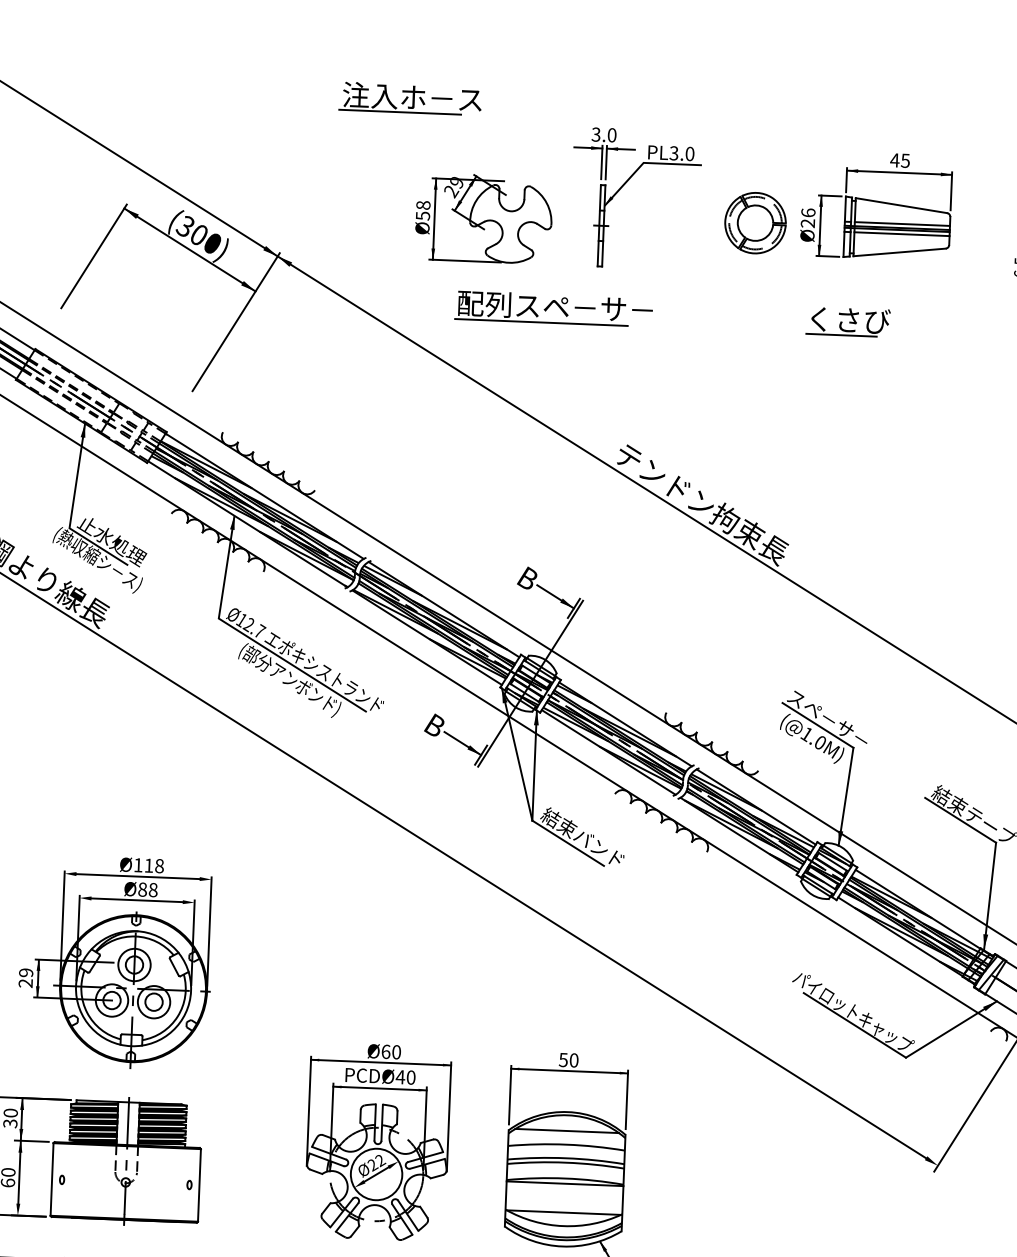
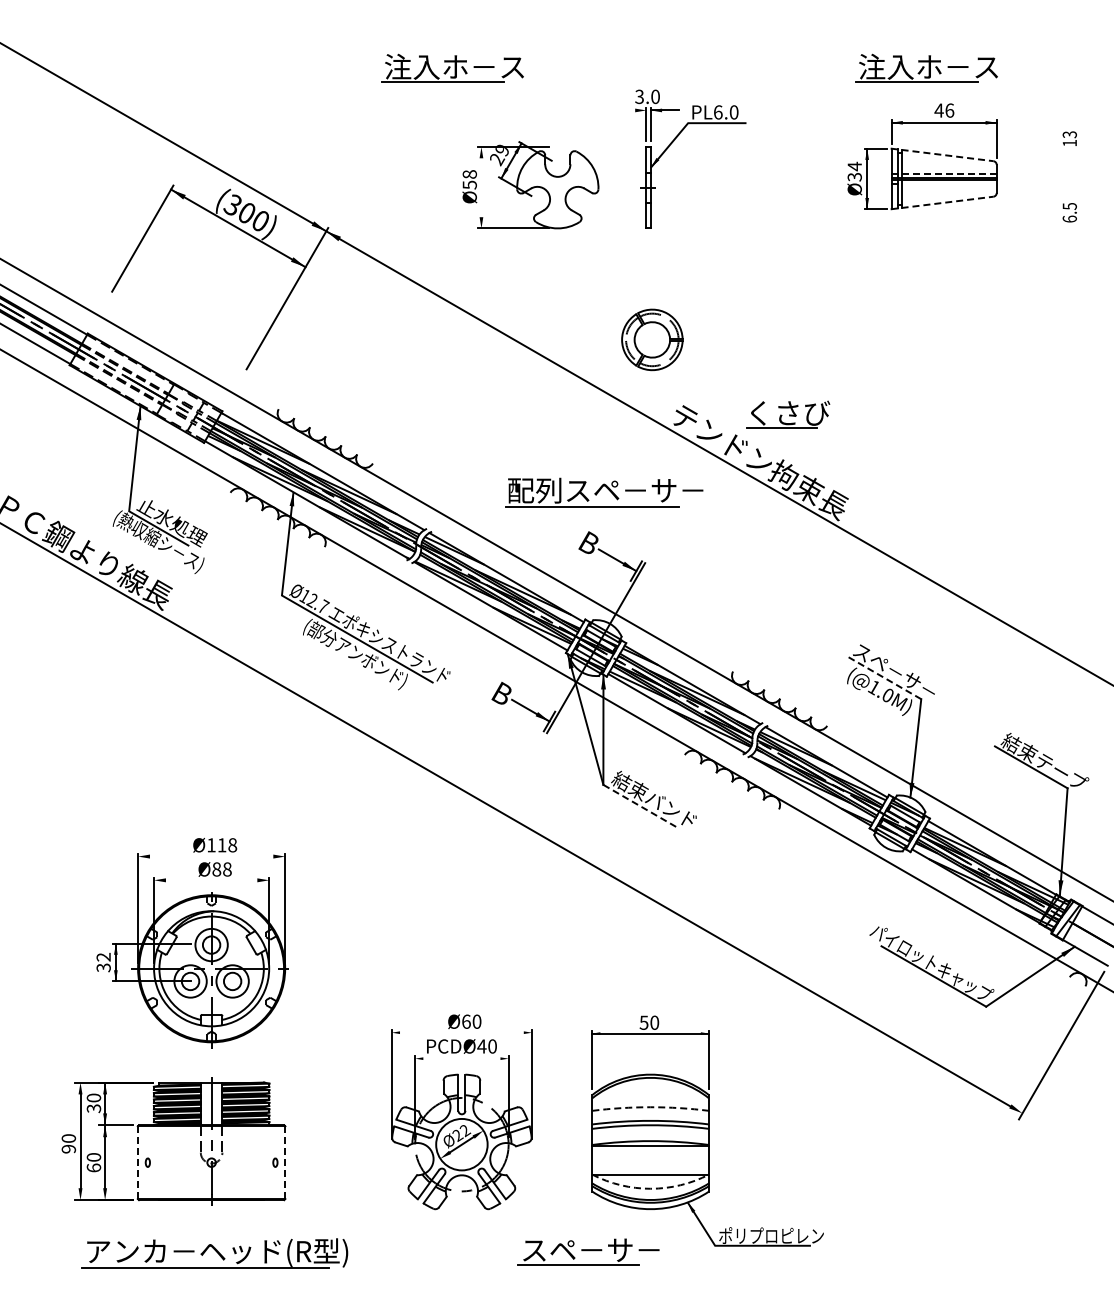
part: (884, 116) -> (926, 67), added
line: (588, 147) -> (632, 110), removed
text: (673, 153) -> (717, 112), PL3.0 -> PL6.0
text: (905, 160) -> (949, 110), 45 -> 46
line: (902, 205) -> (948, 155), solid -> dashed
text: (807, 217) -> (854, 171), Ø26 -> Ø34
line: (434, 218) -> (481, 187), removed
part: (755, 222) -> (652, 339), moved
line: (902, 223) -> (949, 173), solid -> dashed
line: (901, 234) -> (948, 184), removed
line: (900, 252) -> (948, 202), solid -> dashed
part: (554, 308) -> (604, 492), moved
part: (848, 321) -> (788, 414), moved
line: (817, 725) -> (884, 678), solid -> dashed
line: (568, 843) -> (640, 806), solid -> dashed
line: (137, 876) -> (211, 856), removed
line: (136, 900) -> (211, 880), removed
text: (25, 978) -> (103, 962), 29 -> 32
line: (380, 1062) -> (461, 1032), removed
line: (379, 1088) -> (461, 1058), removed
line: (567, 1130) -> (650, 1093), removed
arc: (566, 1144) -> (650, 1107), solid -> dashed
line: (51, 1180) -> (137, 1163), solid -> dashed
line: (199, 1186) -> (285, 1163), solid -> dashed
arc: (563, 1225) -> (650, 1188), solid -> dashed

